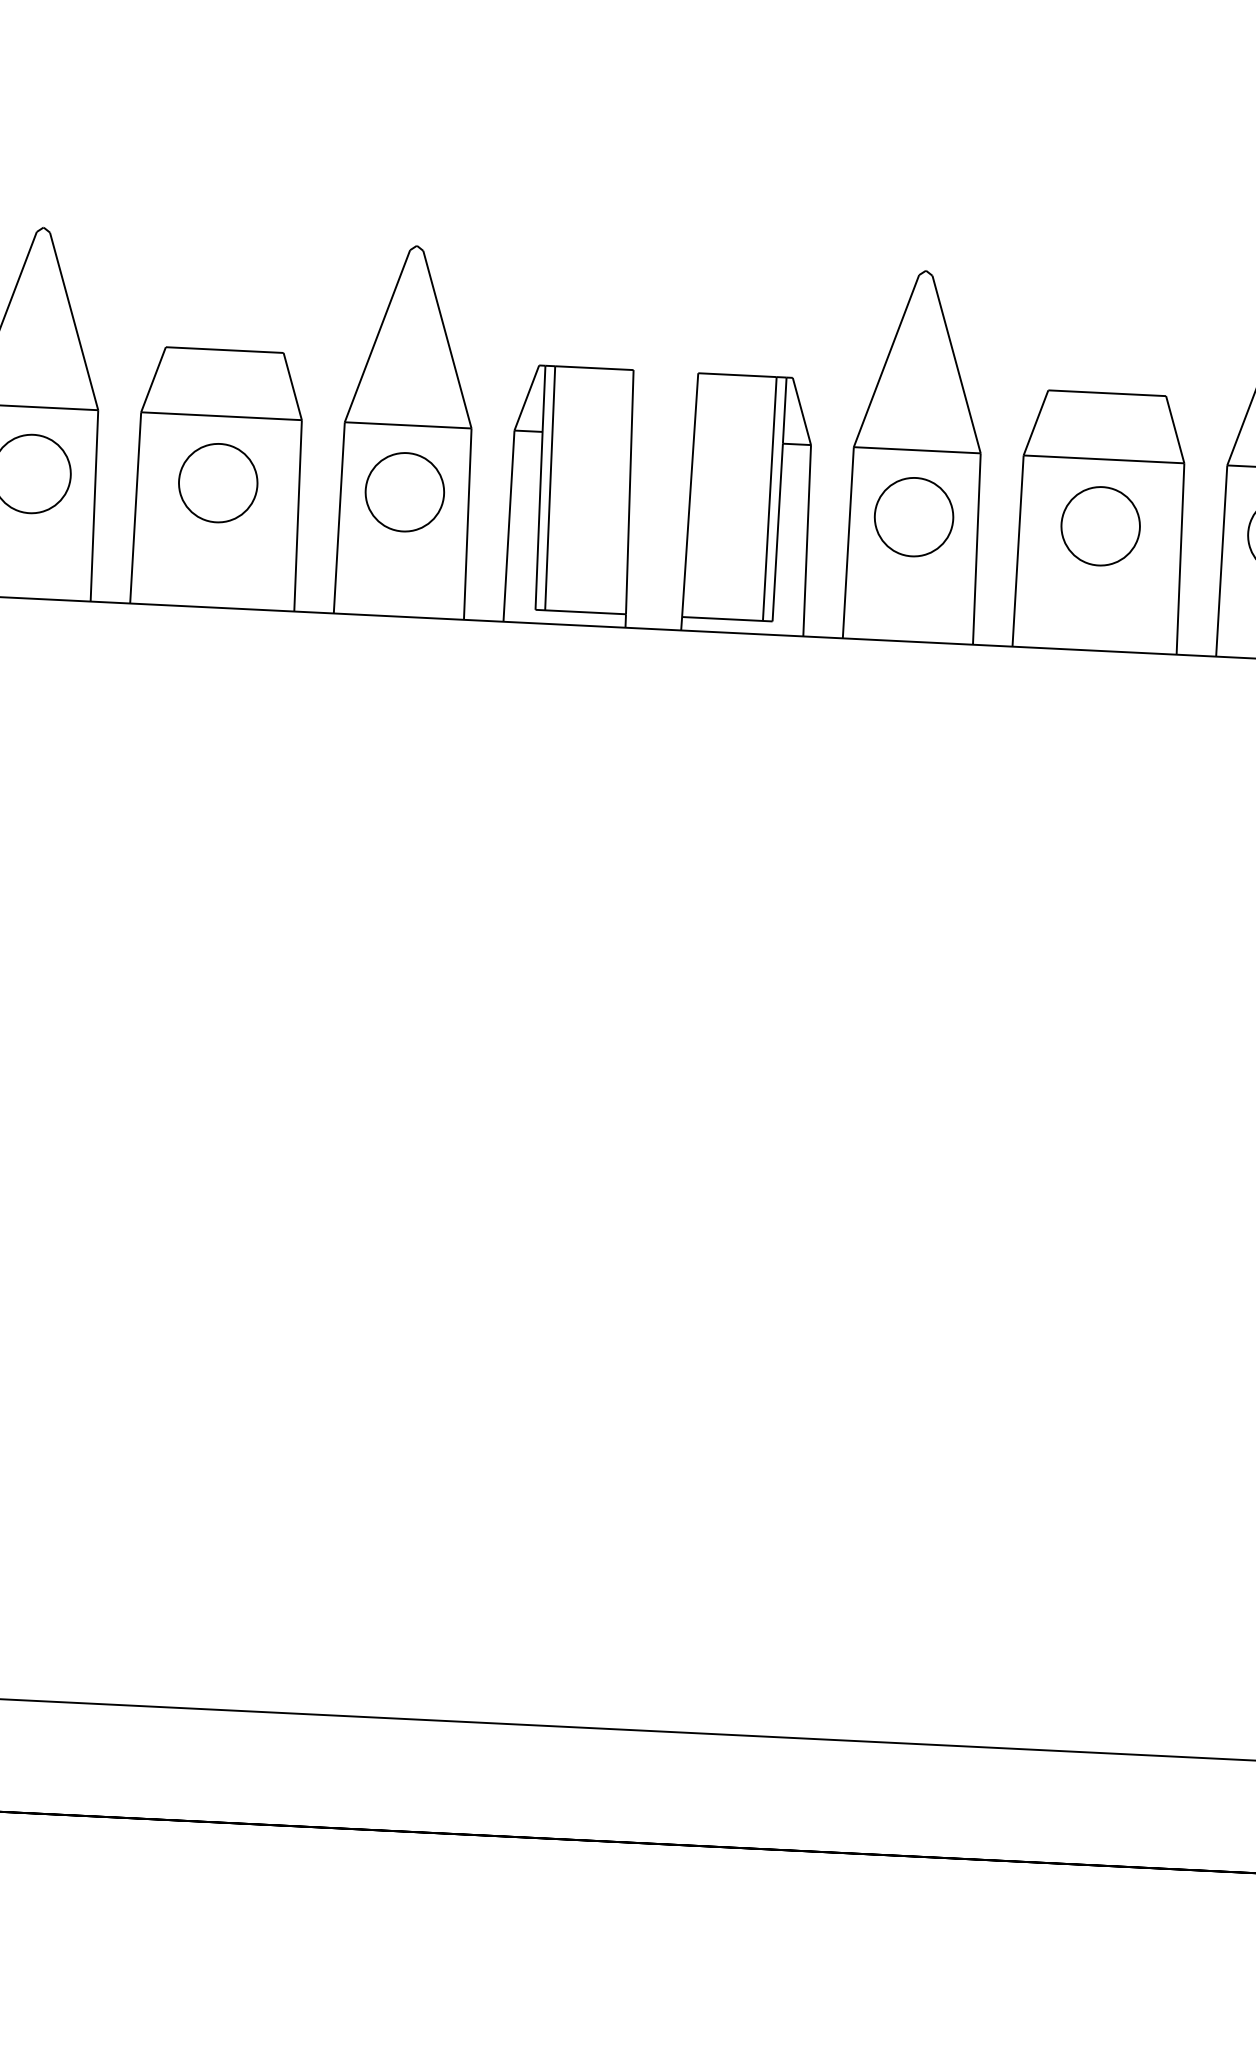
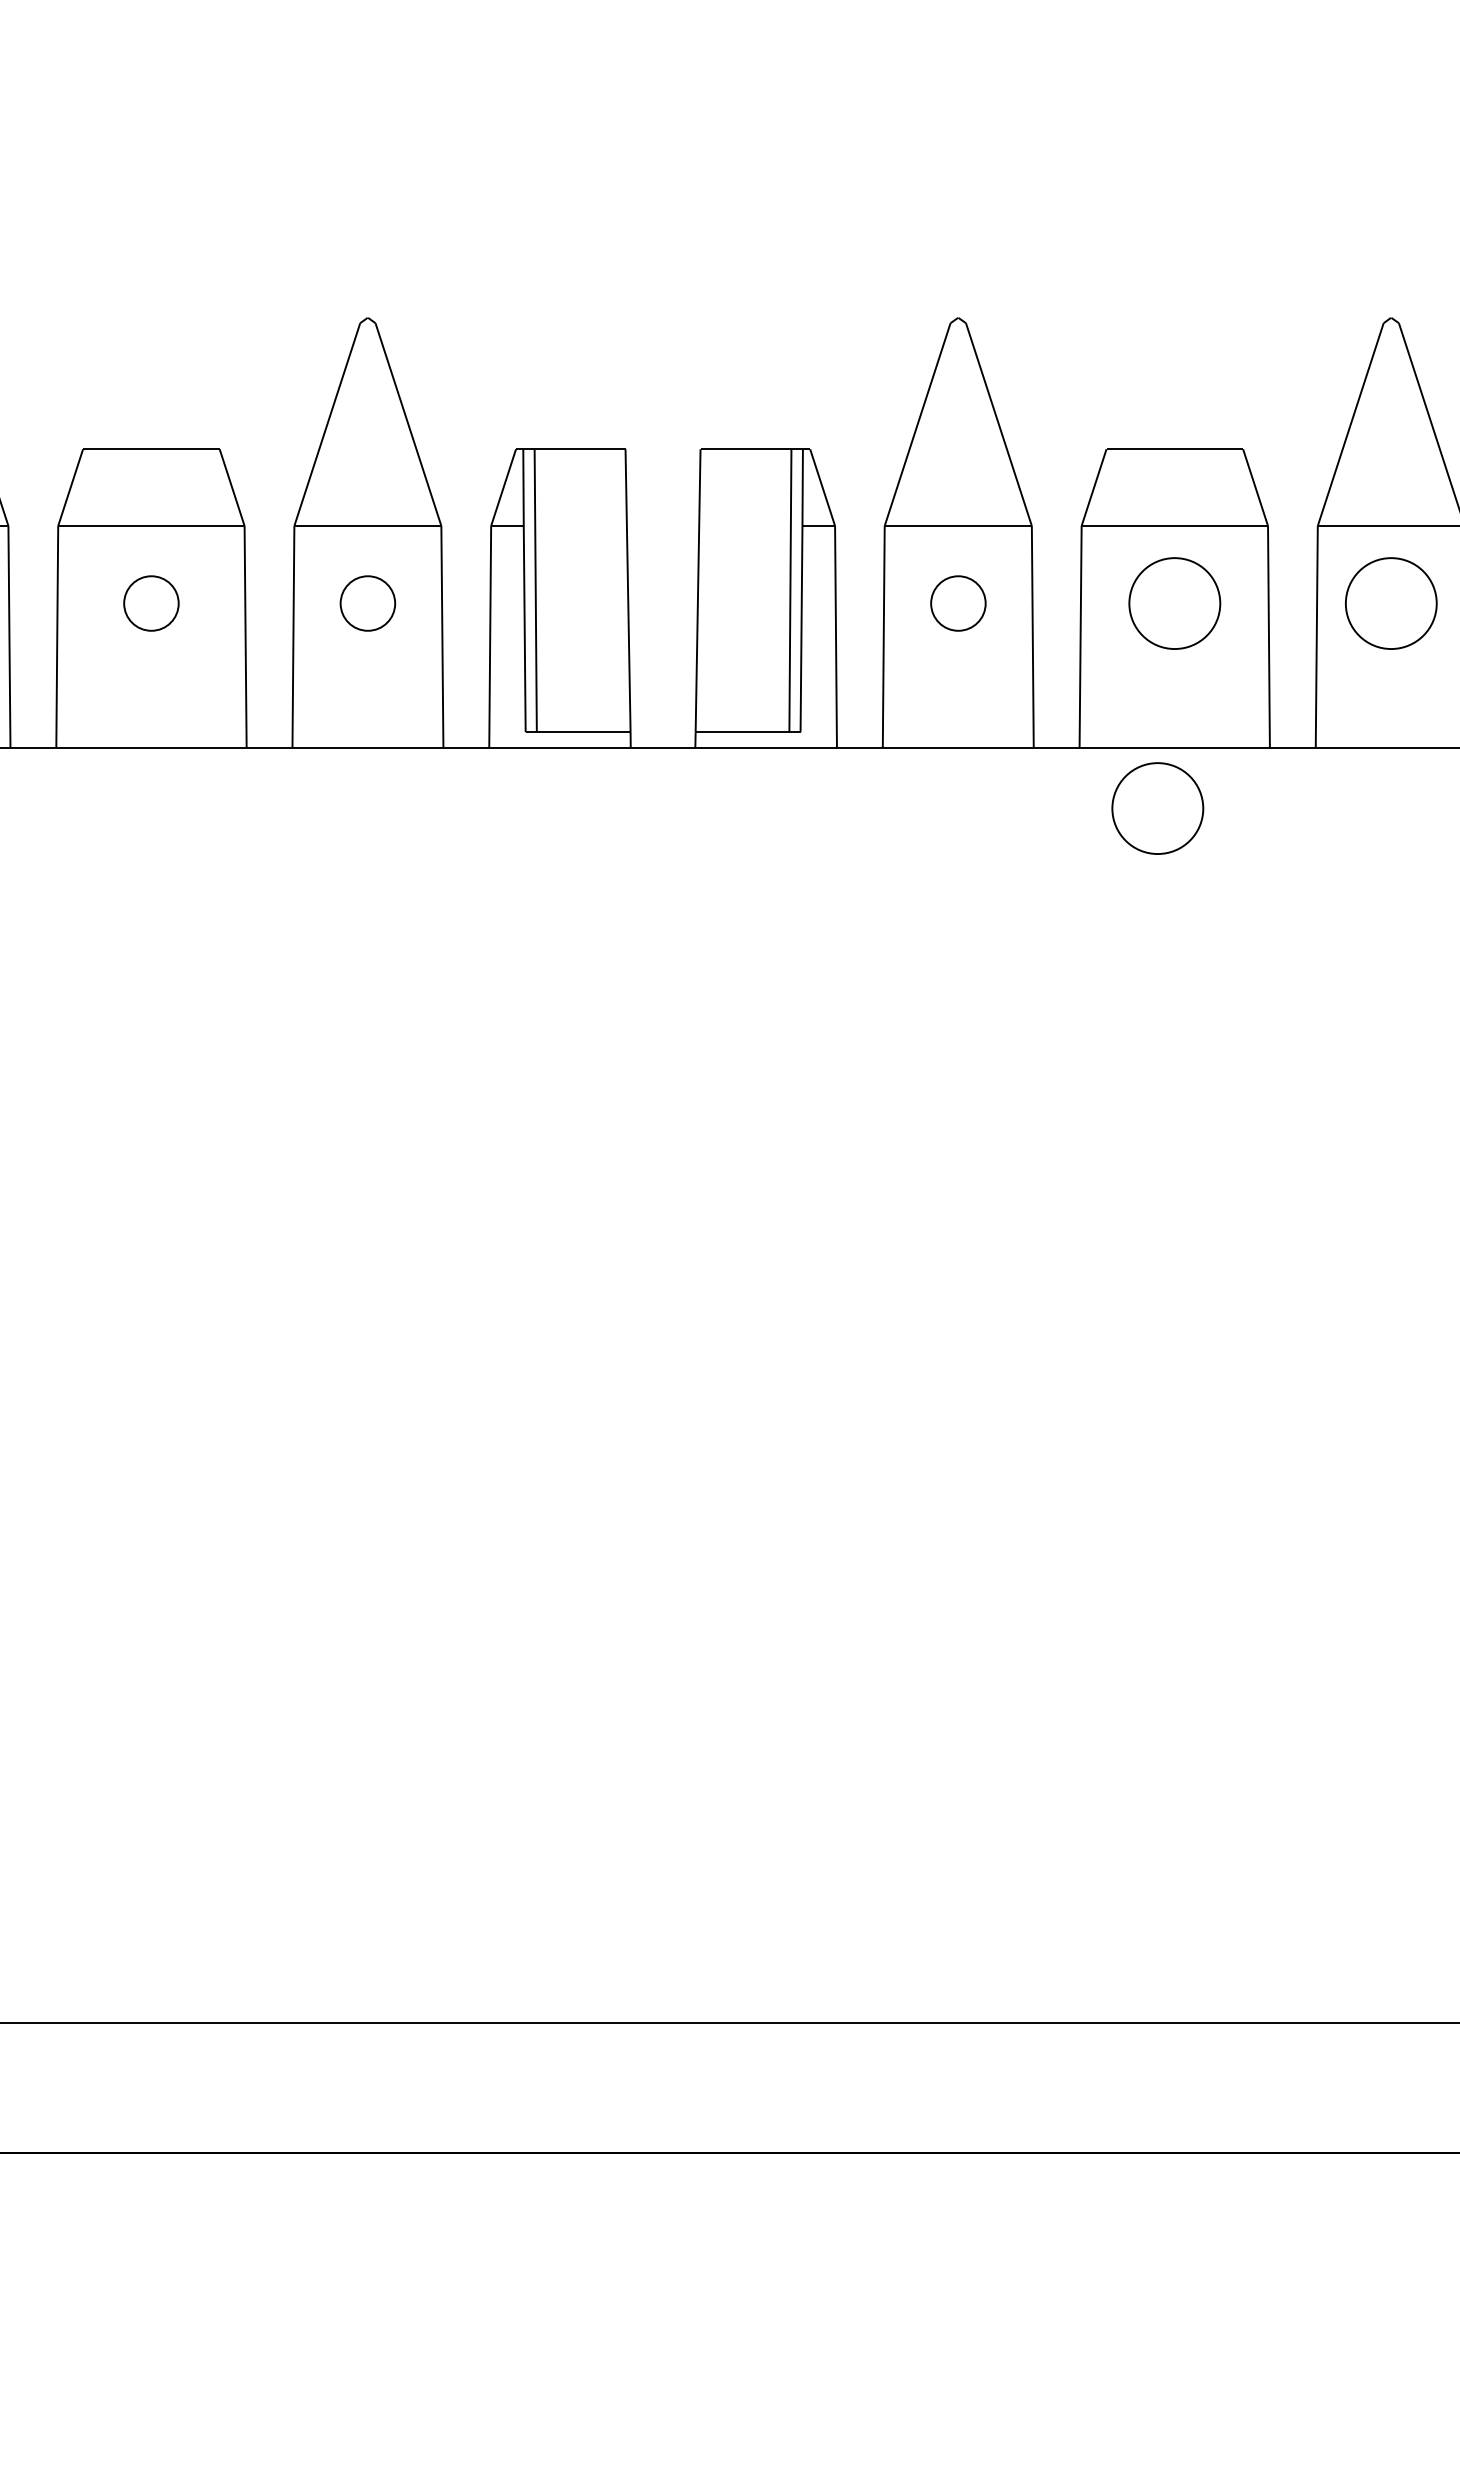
part: (218, 483) -> (151, 603), size x0.6
part: (404, 492) -> (367, 603), size x0.6
part: (914, 517) -> (958, 603), size x0.6
part: (1077, 702) -> (1157, 808), added

